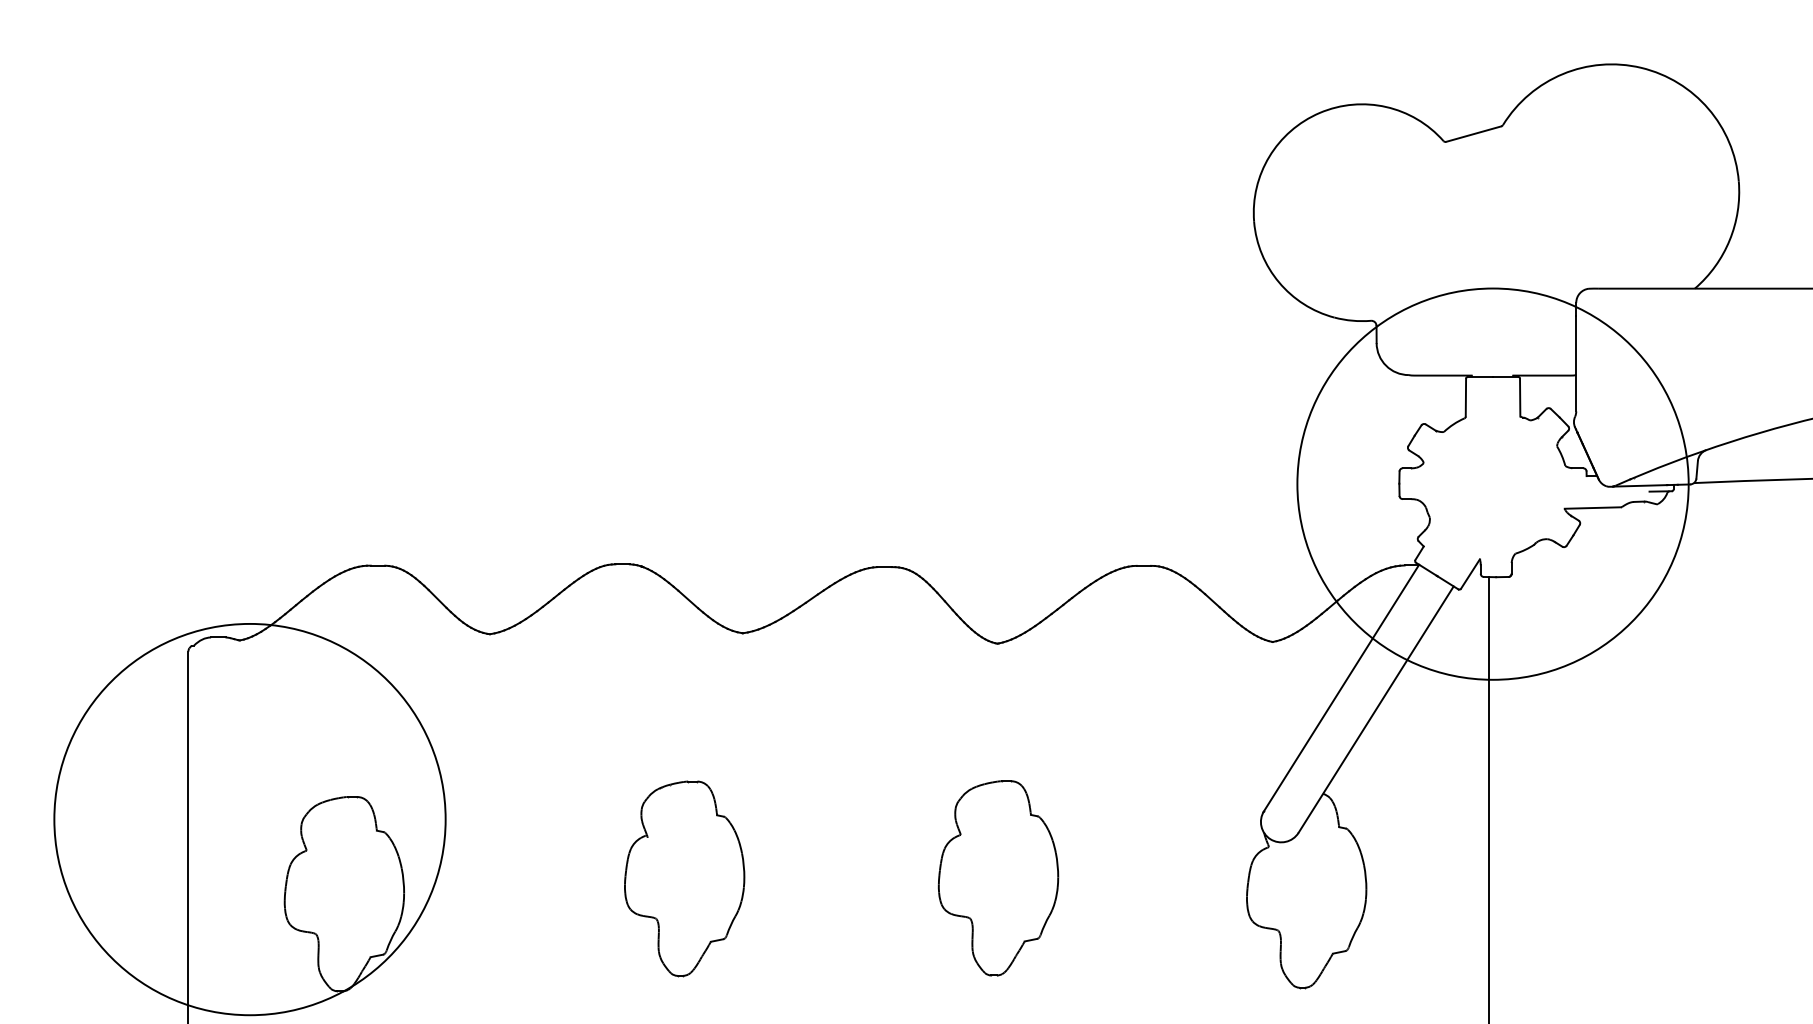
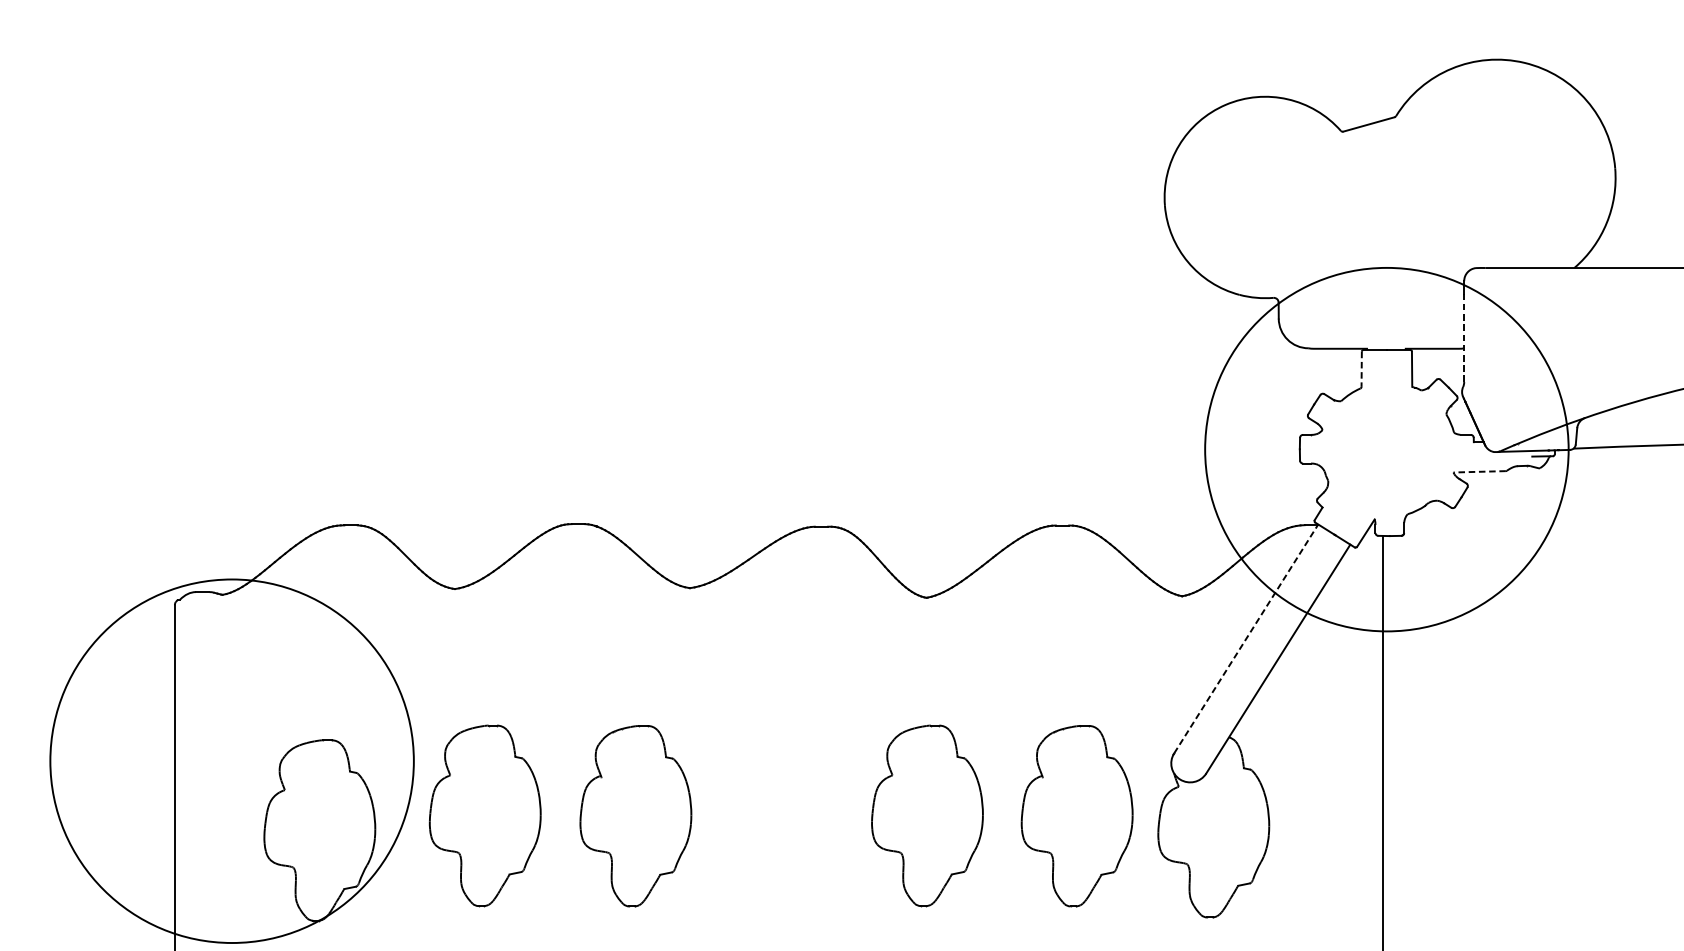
line: (1576, 363) -> (1464, 337), solid -> dashed
line: (1465, 397) -> (1361, 369), solid -> dashed
line: (1592, 508) -> (1479, 472), solid -> dashed
line: (1341, 687) -> (1246, 638), solid -> dashed
part: (522, 878) -> (485, 815), added
part: (1159, 878) -> (1077, 815), added

